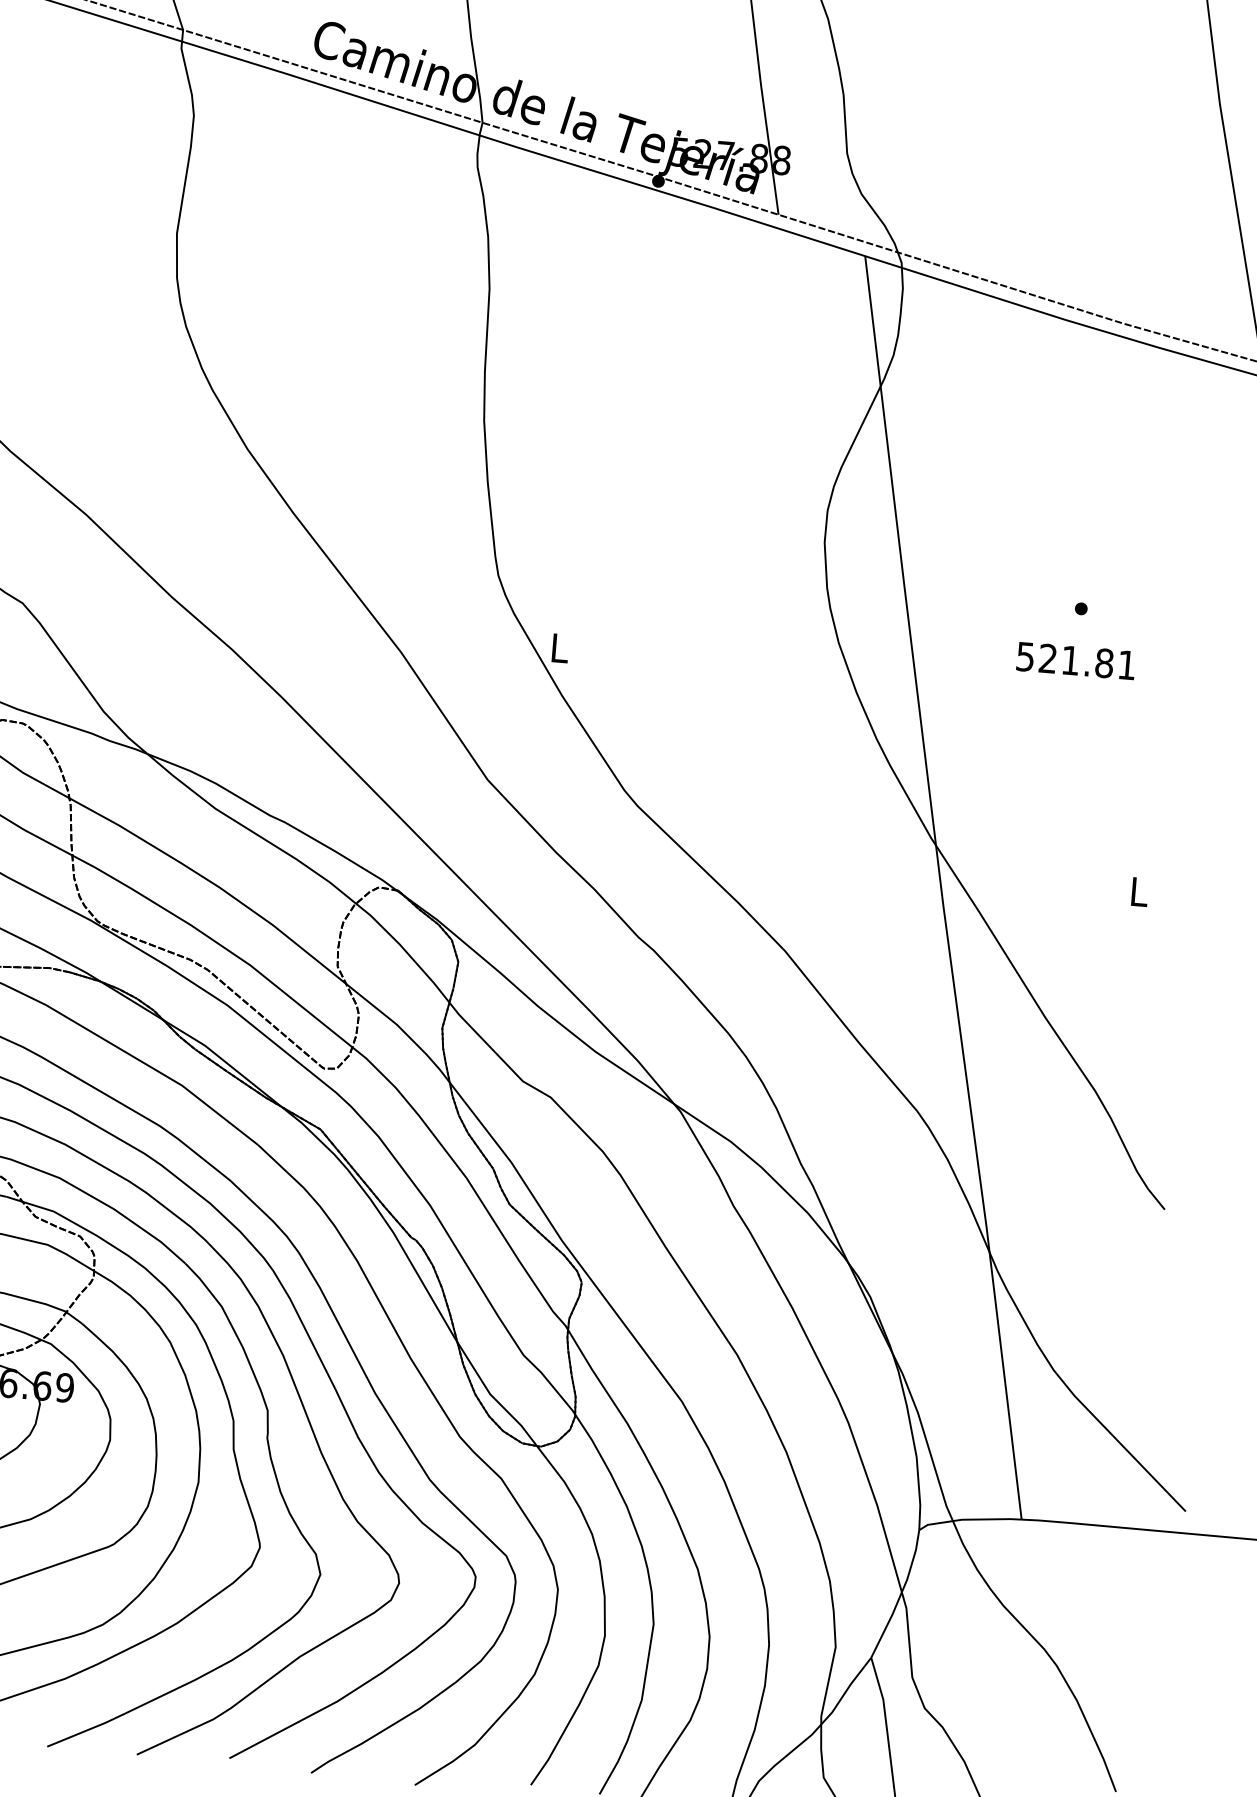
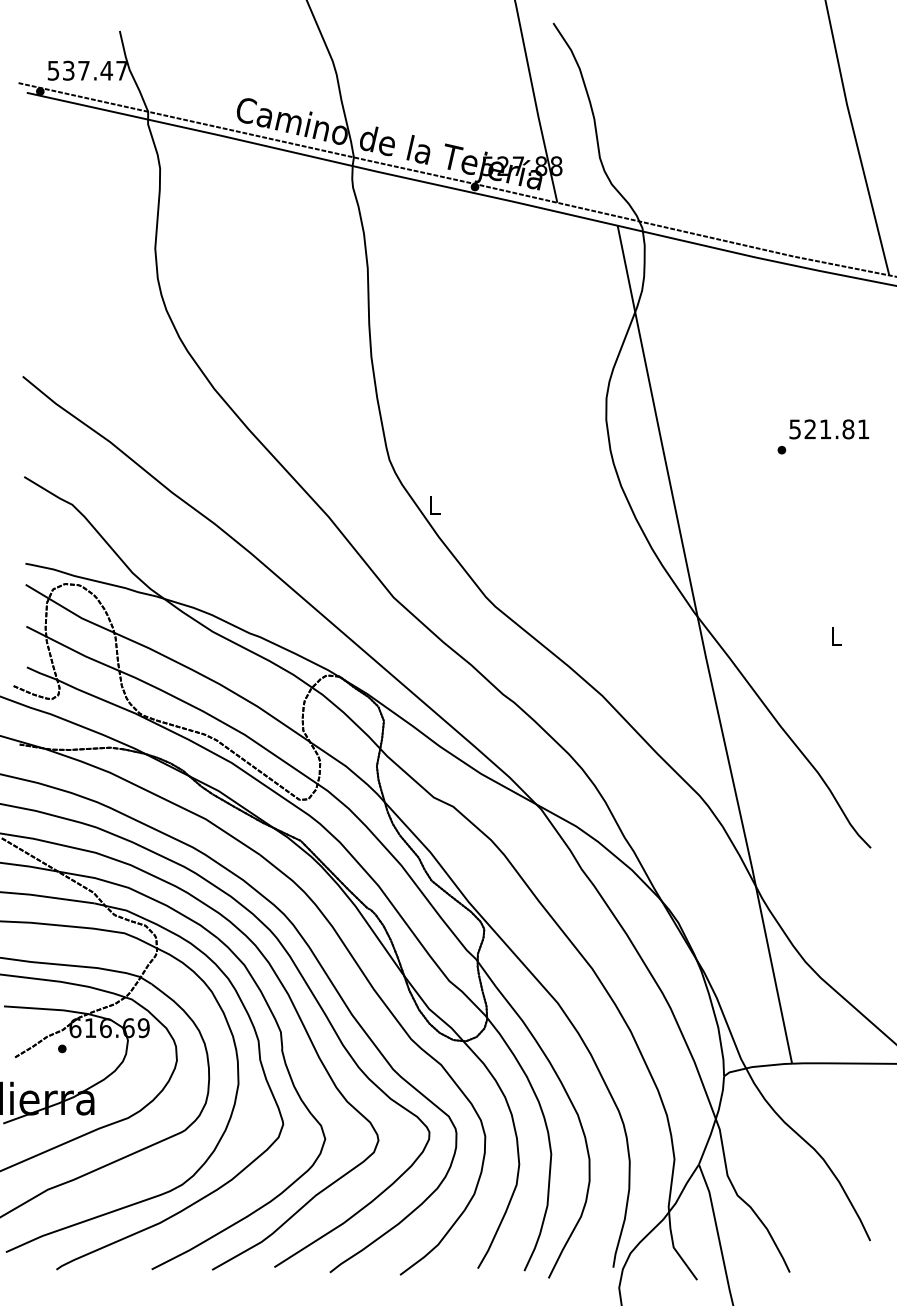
text: (1076, 661) -> (829, 429), moved

